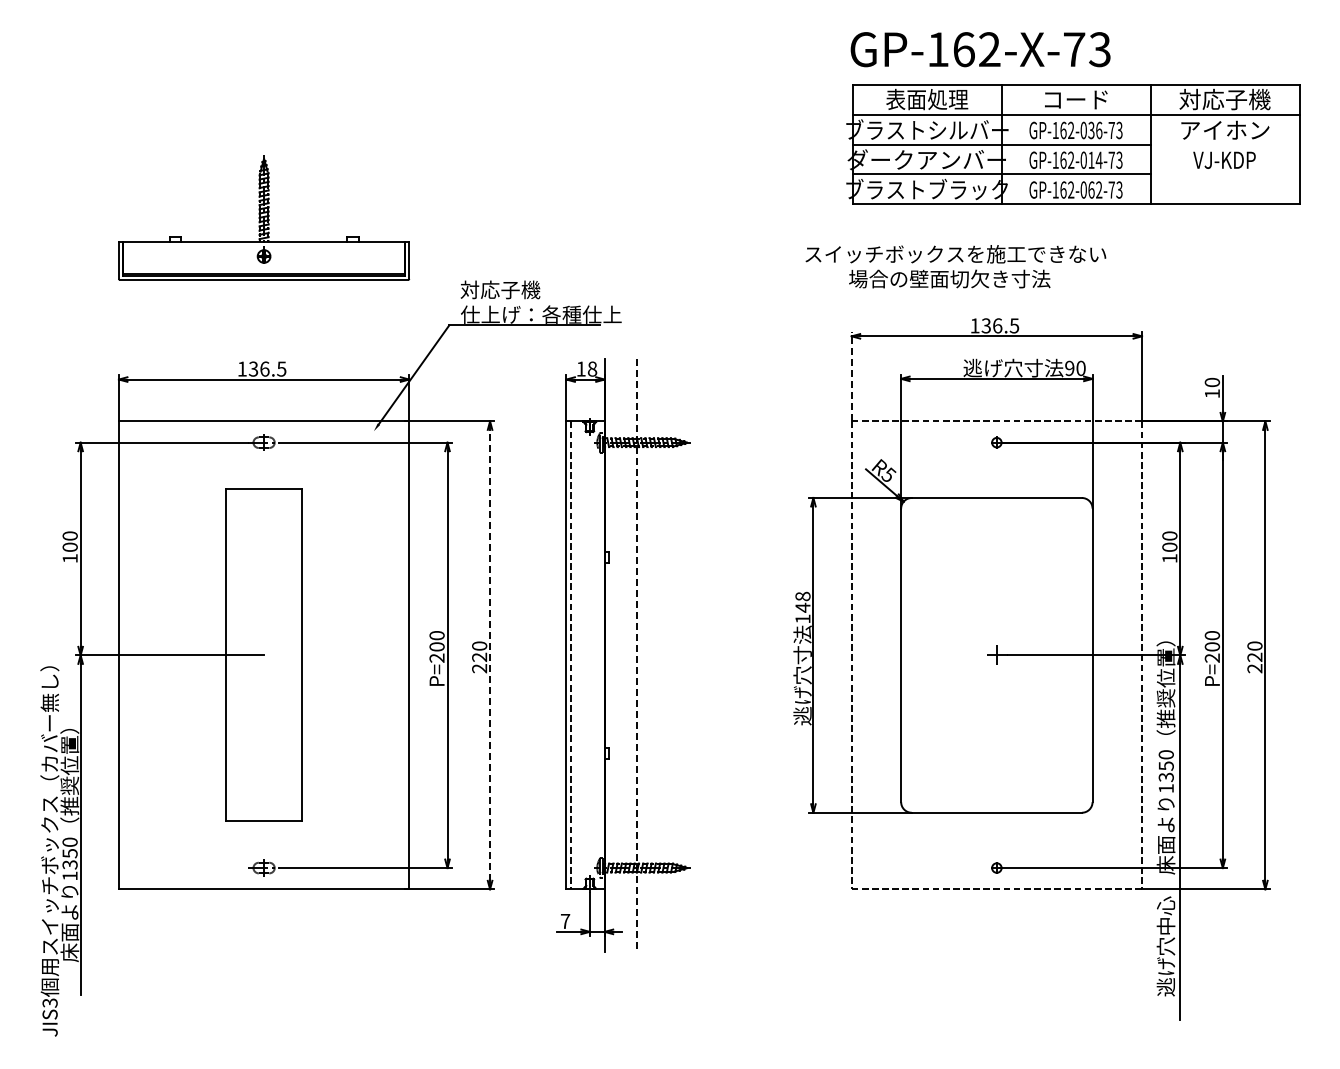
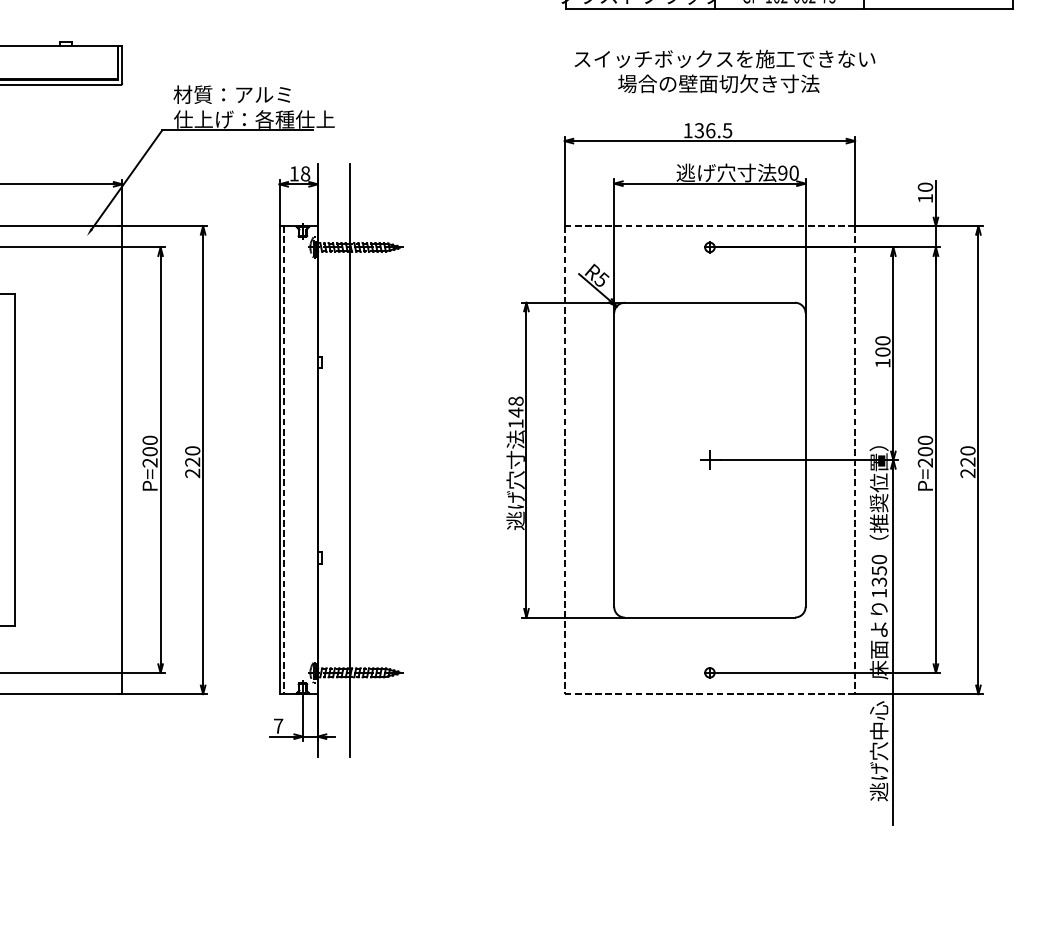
text: (955, 266) -> (724, 71), moved
text: (518, 289) -> (231, 94), 対応子機 -> 材質：アルミ
line: (851, 376) -> (564, 181), dashed -> solid
line: (490, 654) -> (203, 459), dashed -> solid
line: (636, 655) -> (349, 460), dashed -> solid

